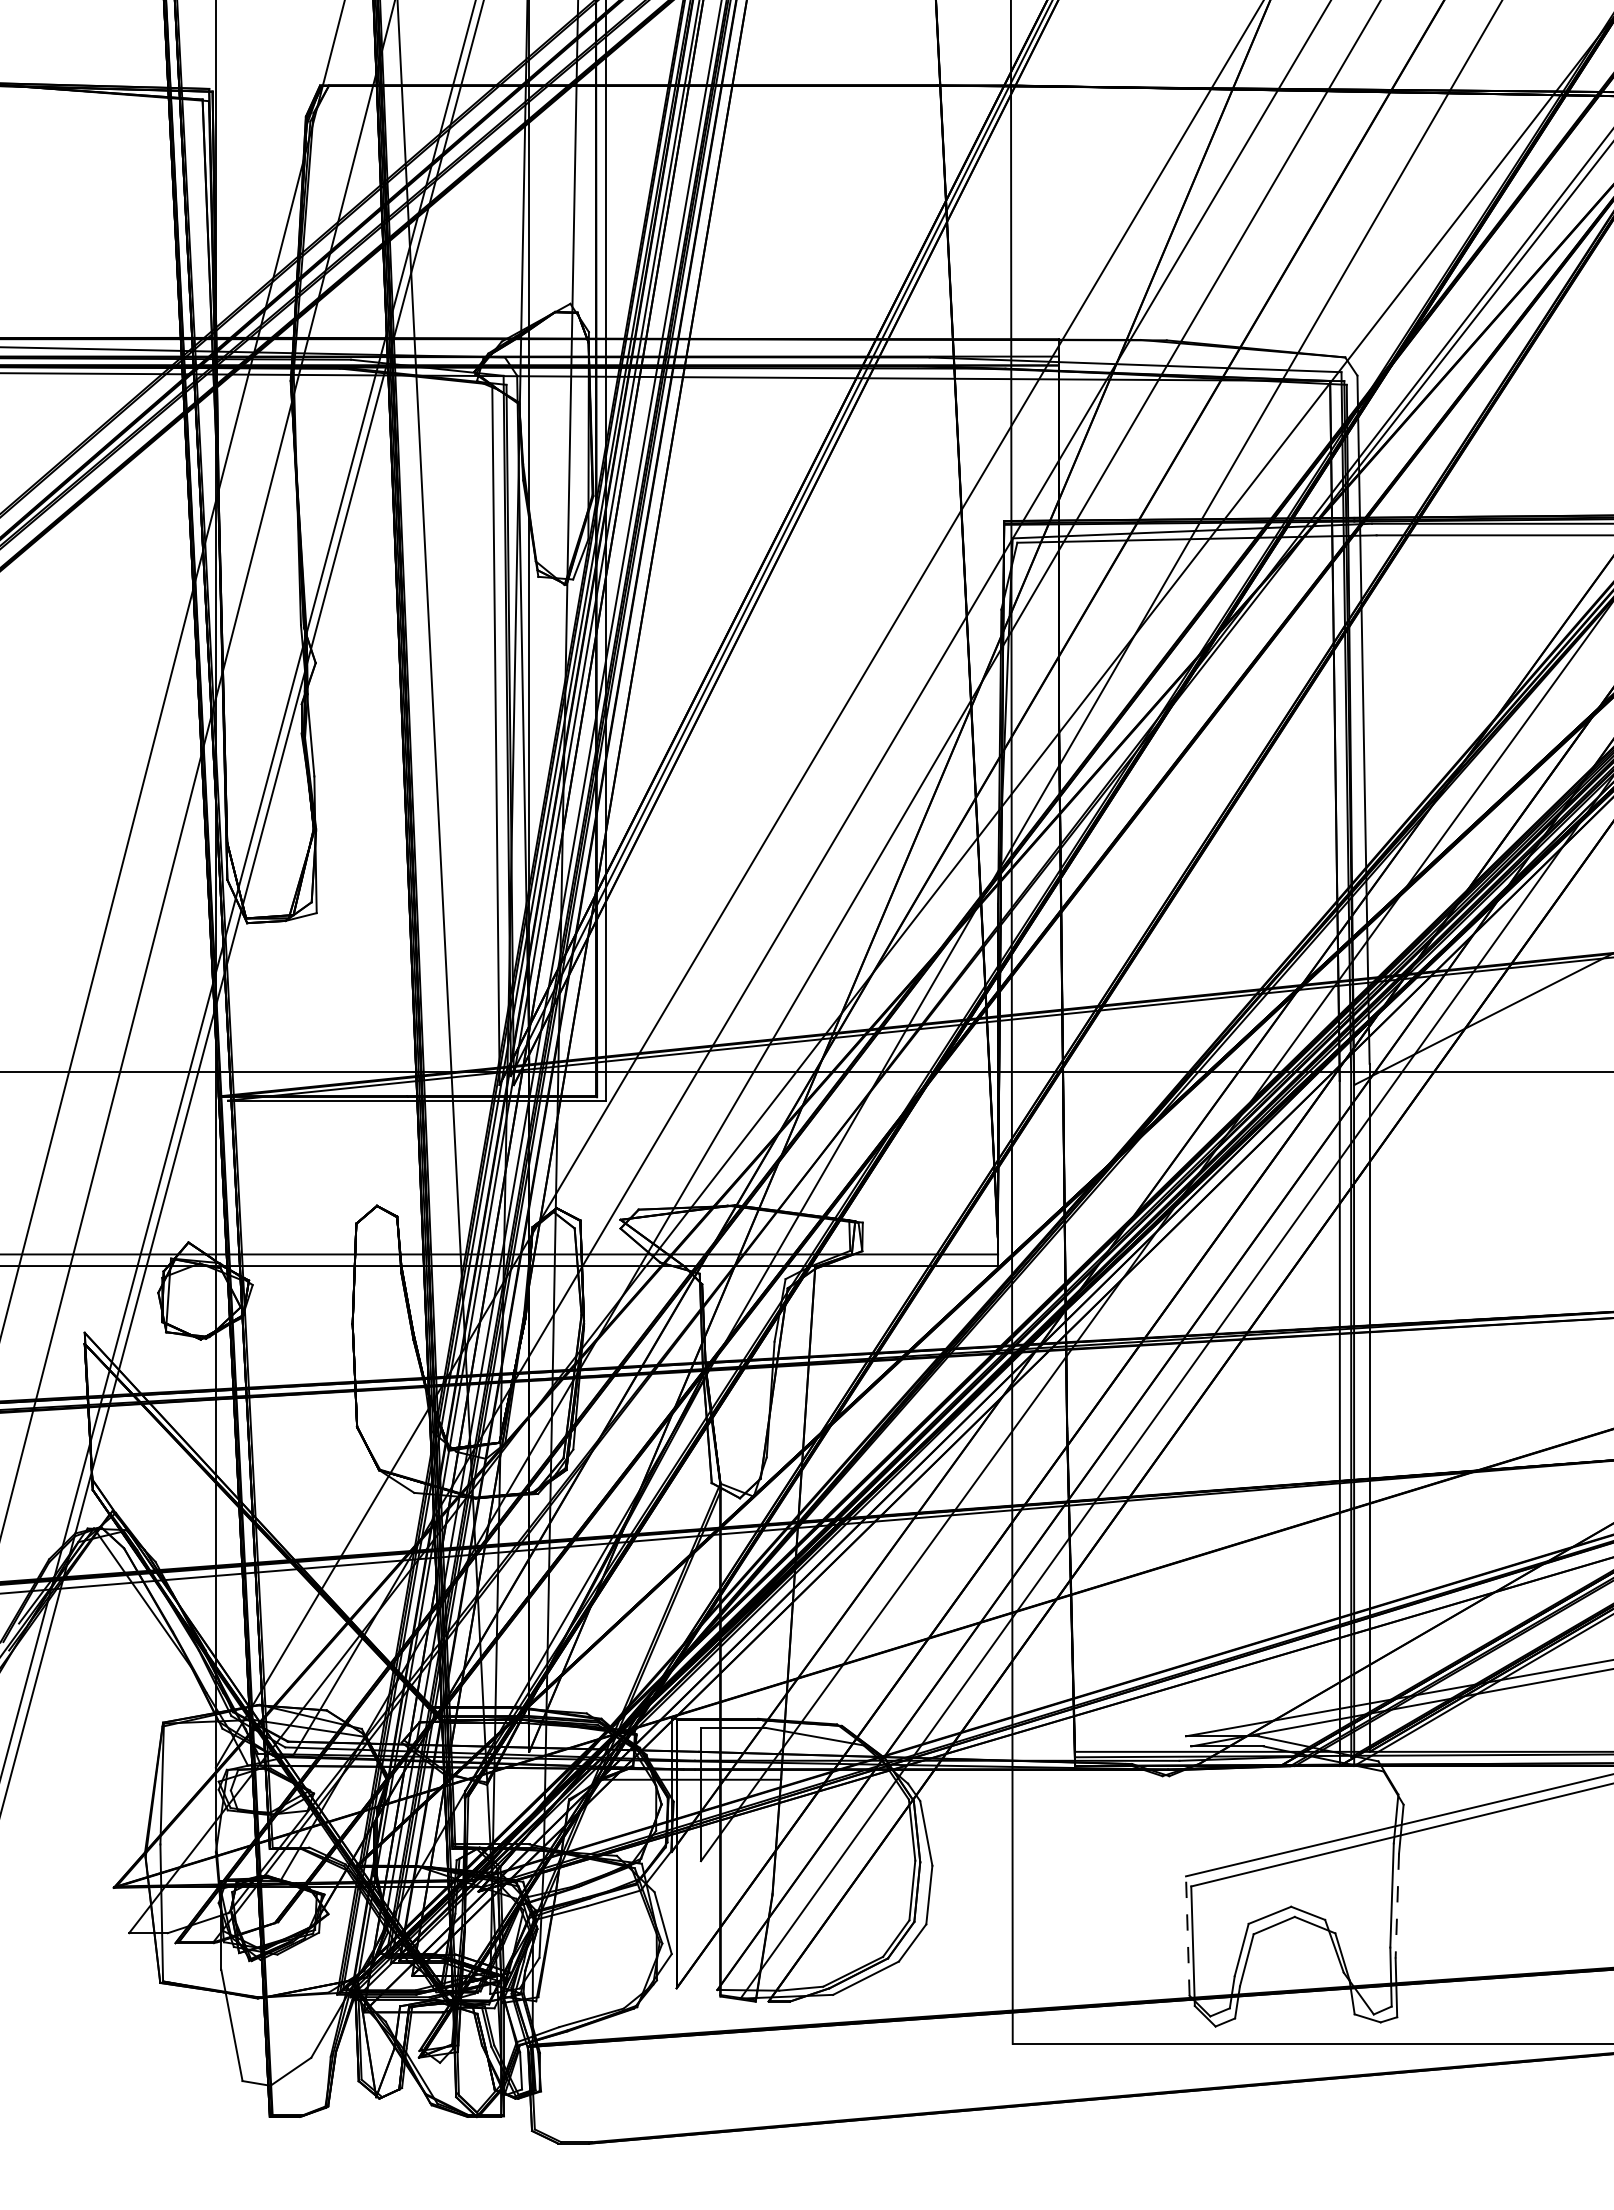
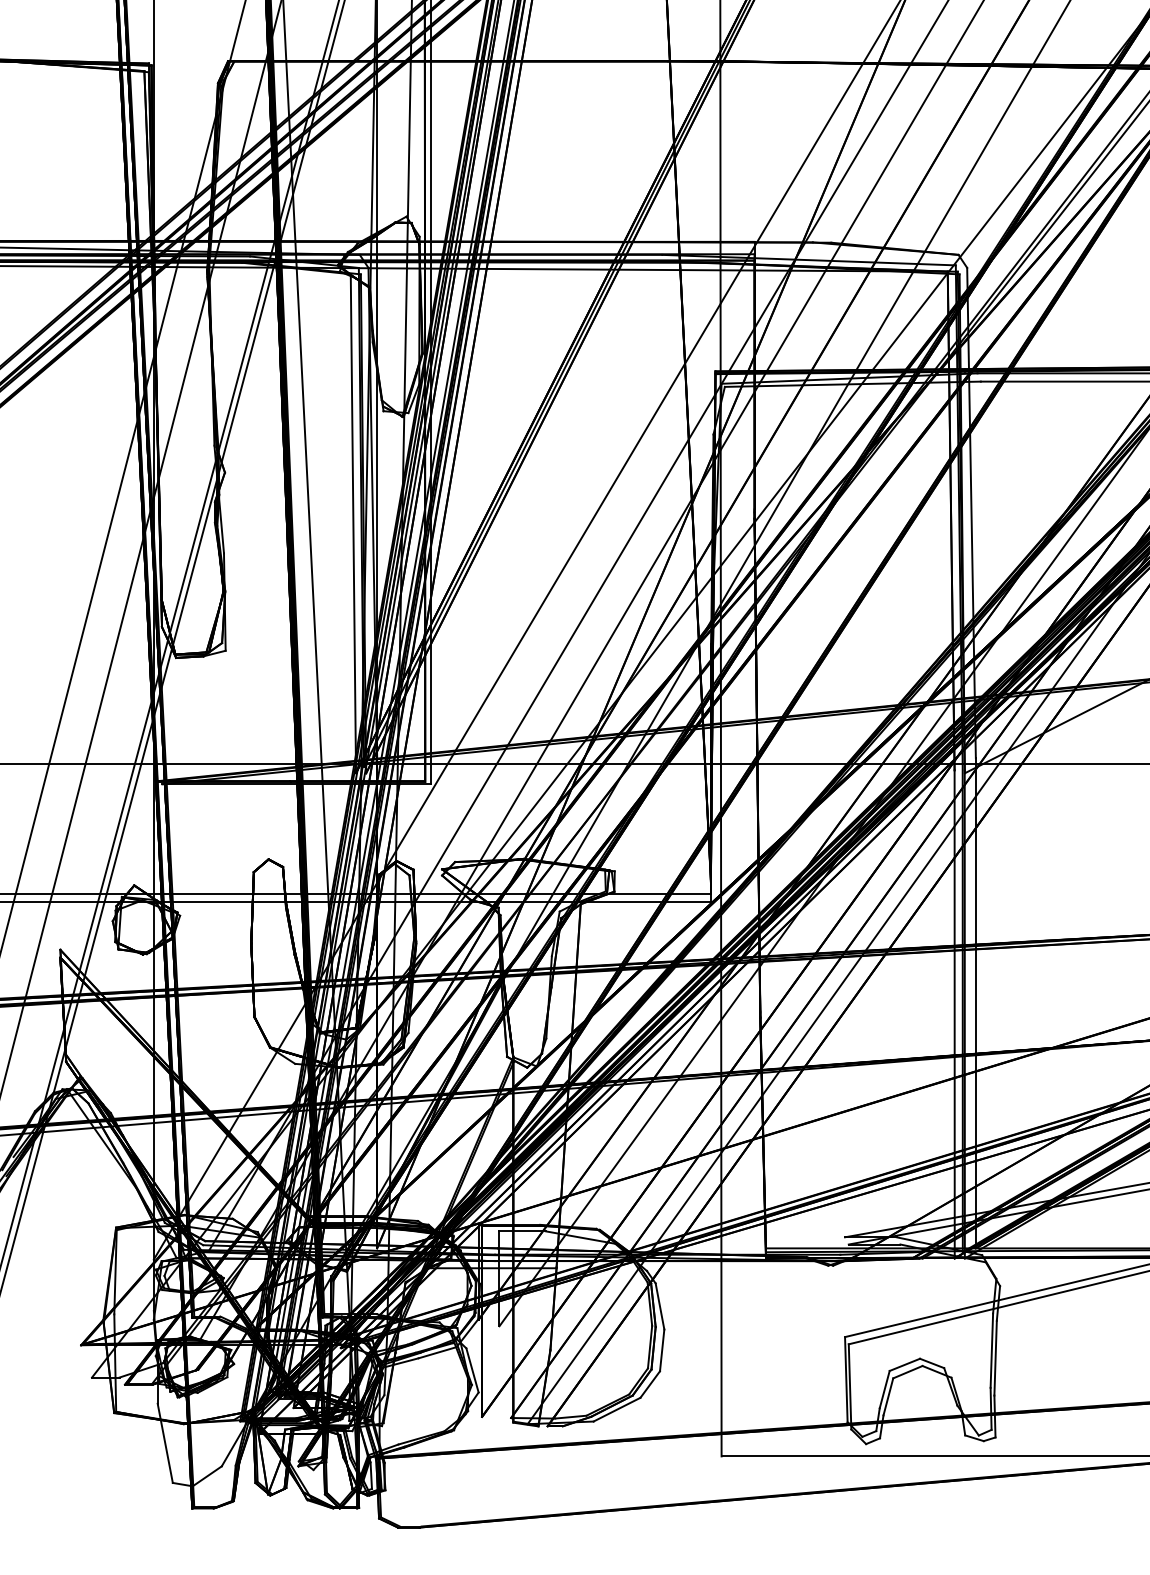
line: (1397, 1906) -> (995, 1358), dashed -> solid
line: (1187, 1936) -> (846, 1379), dashed -> solid

